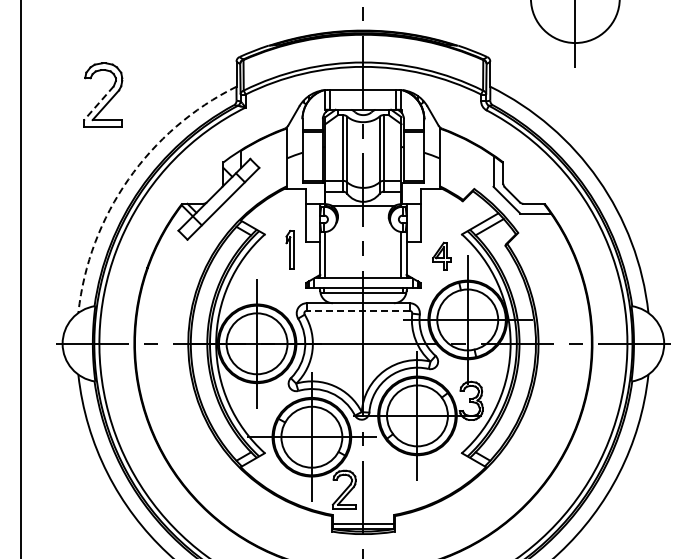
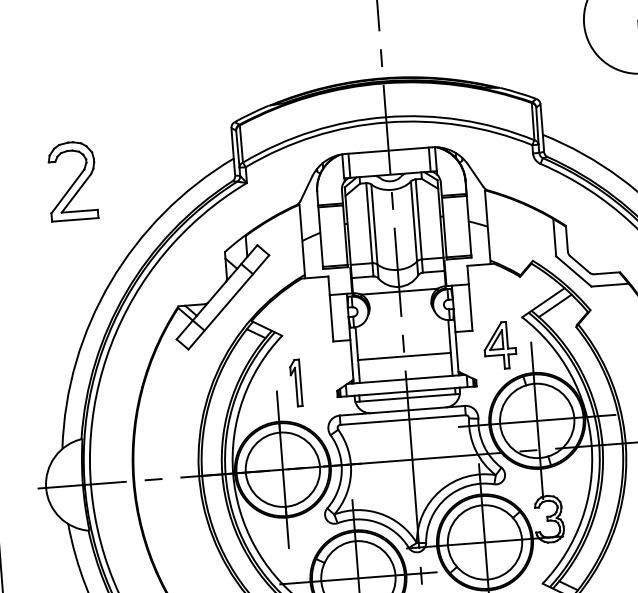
line: (98, 103) -> (67, 191), dashed -> solid
arc: (128, 179) -> (110, 281), dashed -> solid
part: (289, 249) -> (295, 382), moved
part: (441, 255) -> (499, 344), size x1.43
line: (363, 259) -> (404, 357), added
line: (357, 310) -> (402, 419), dashed -> solid

